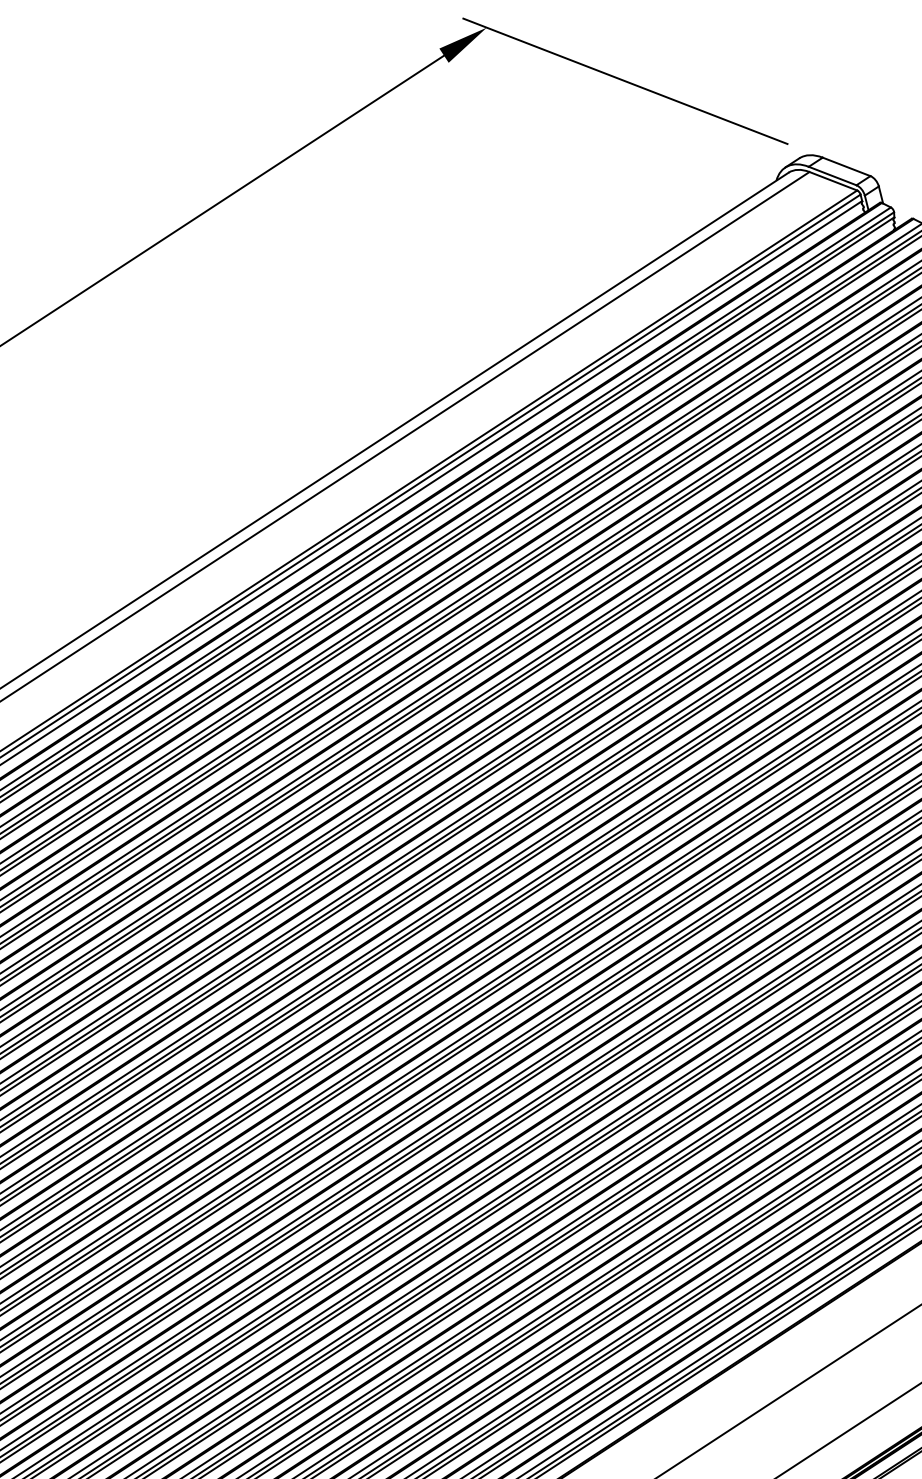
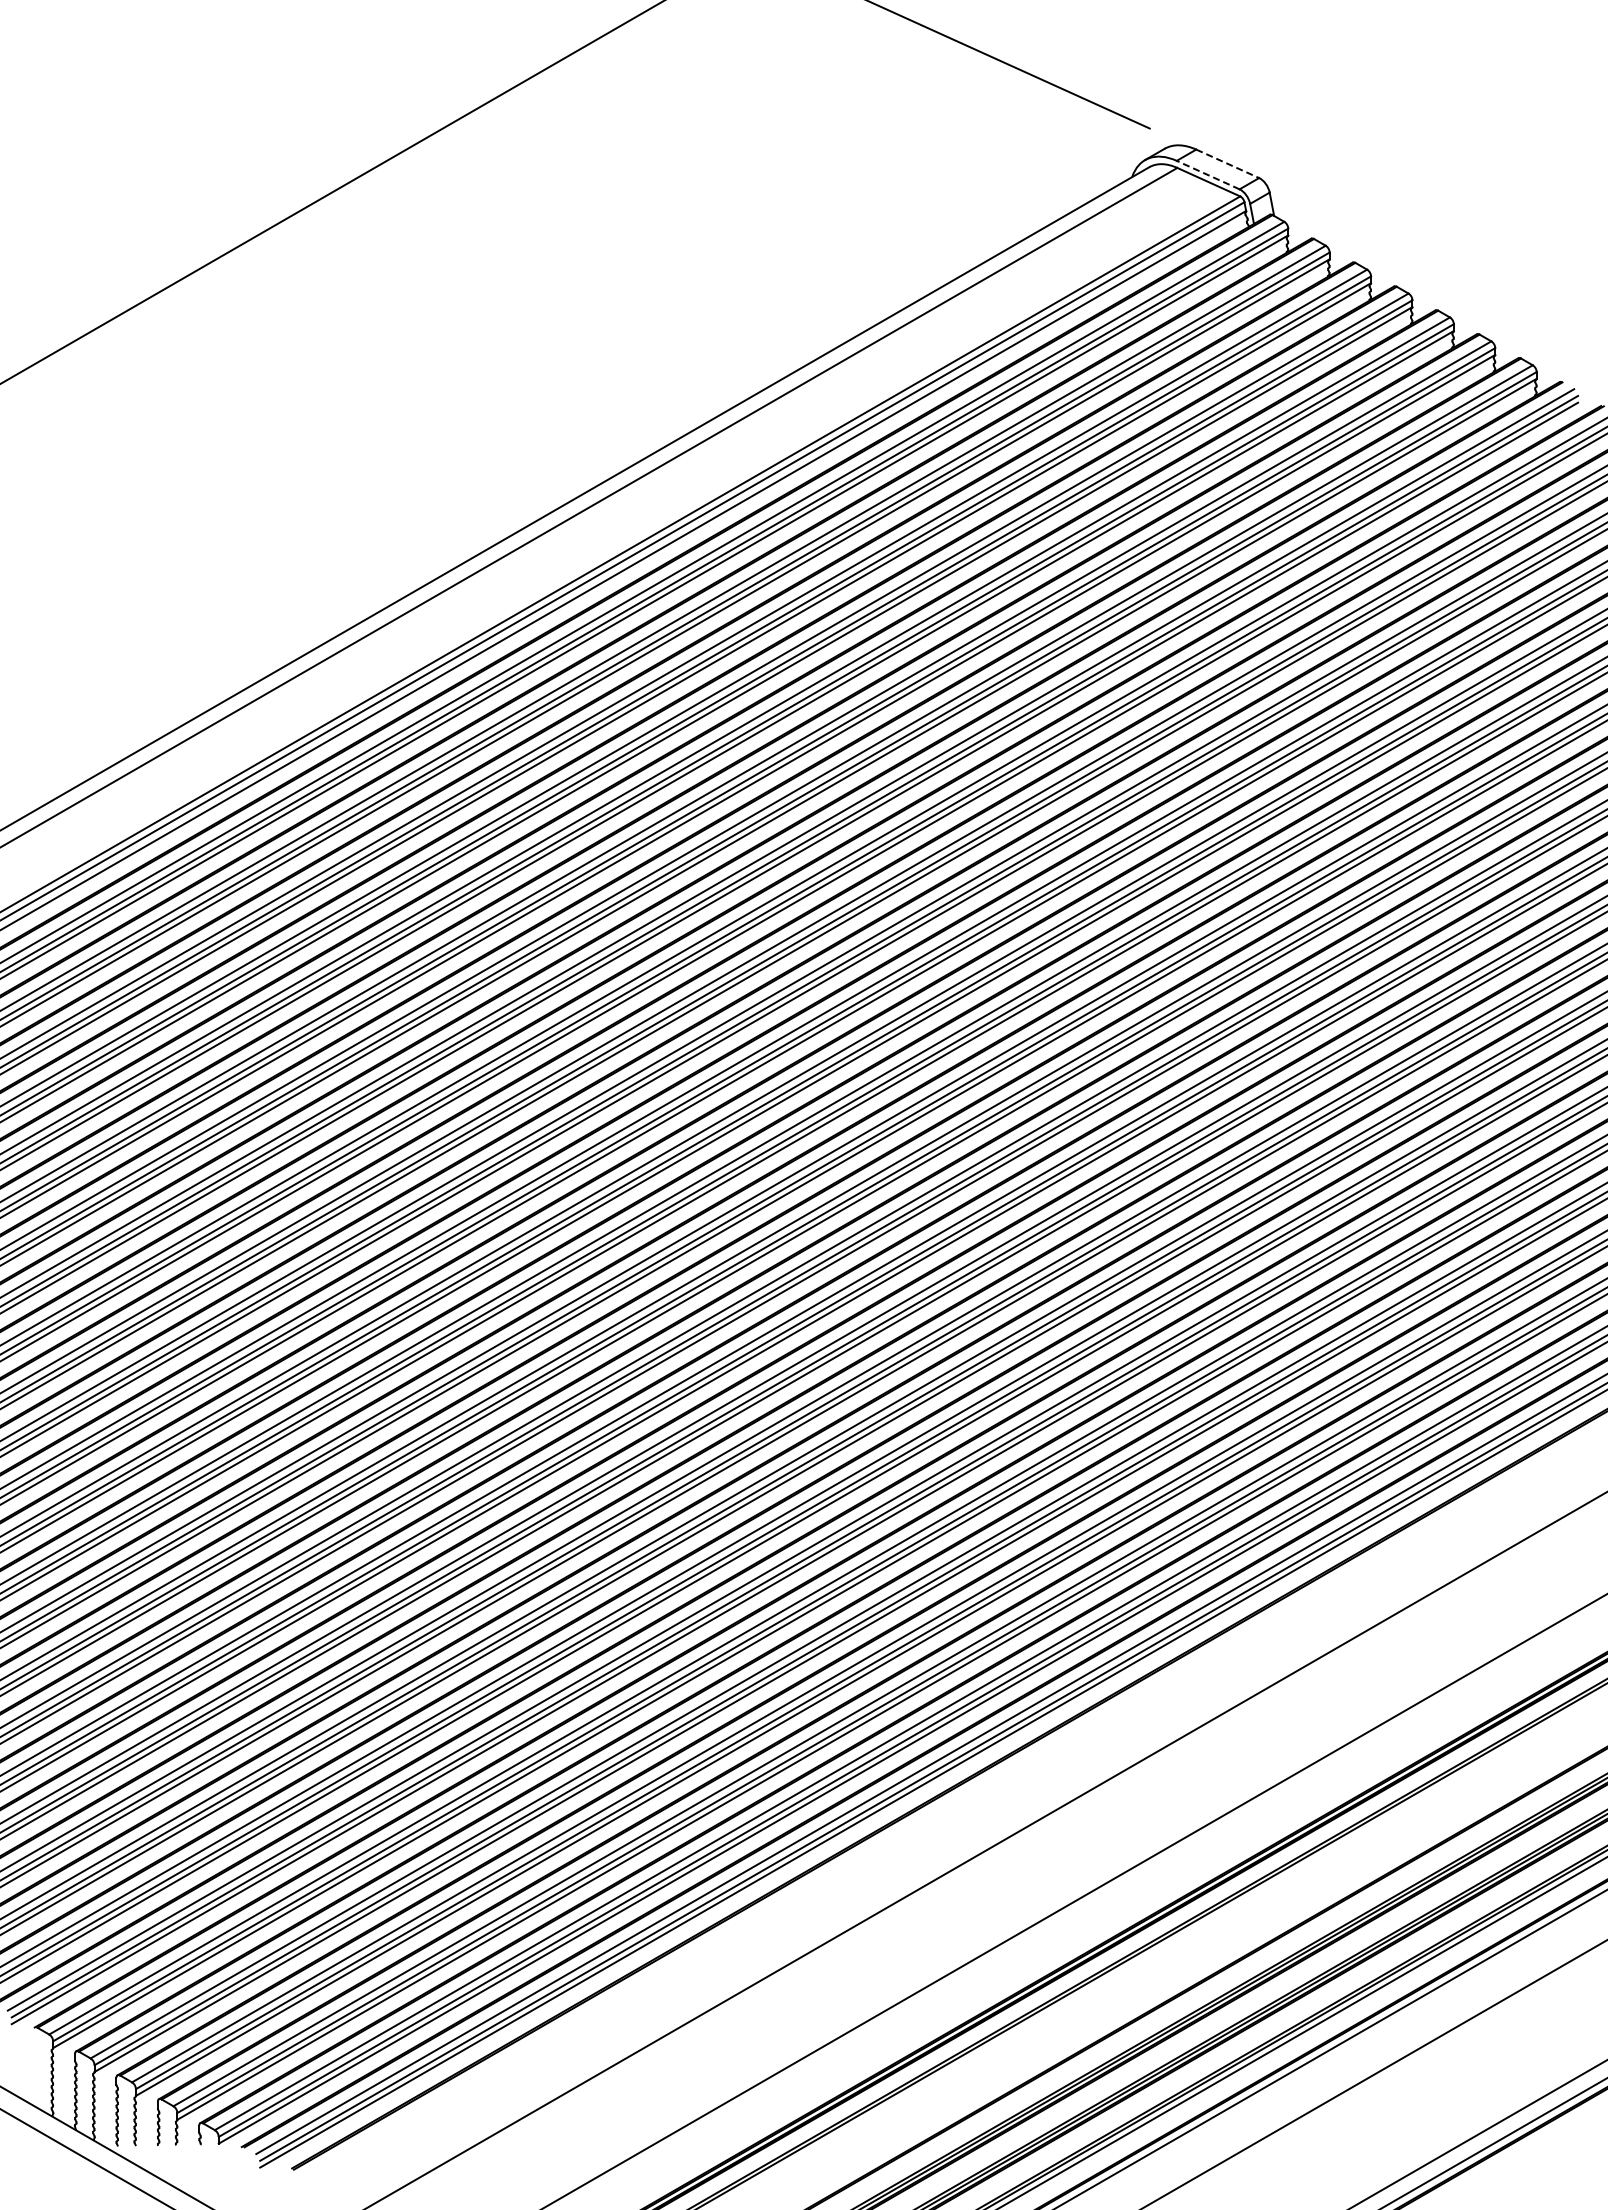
line: (846, 166) -> (1227, 163), solid -> dashed
line: (832, 176) -> (1208, 175), solid -> dashed

